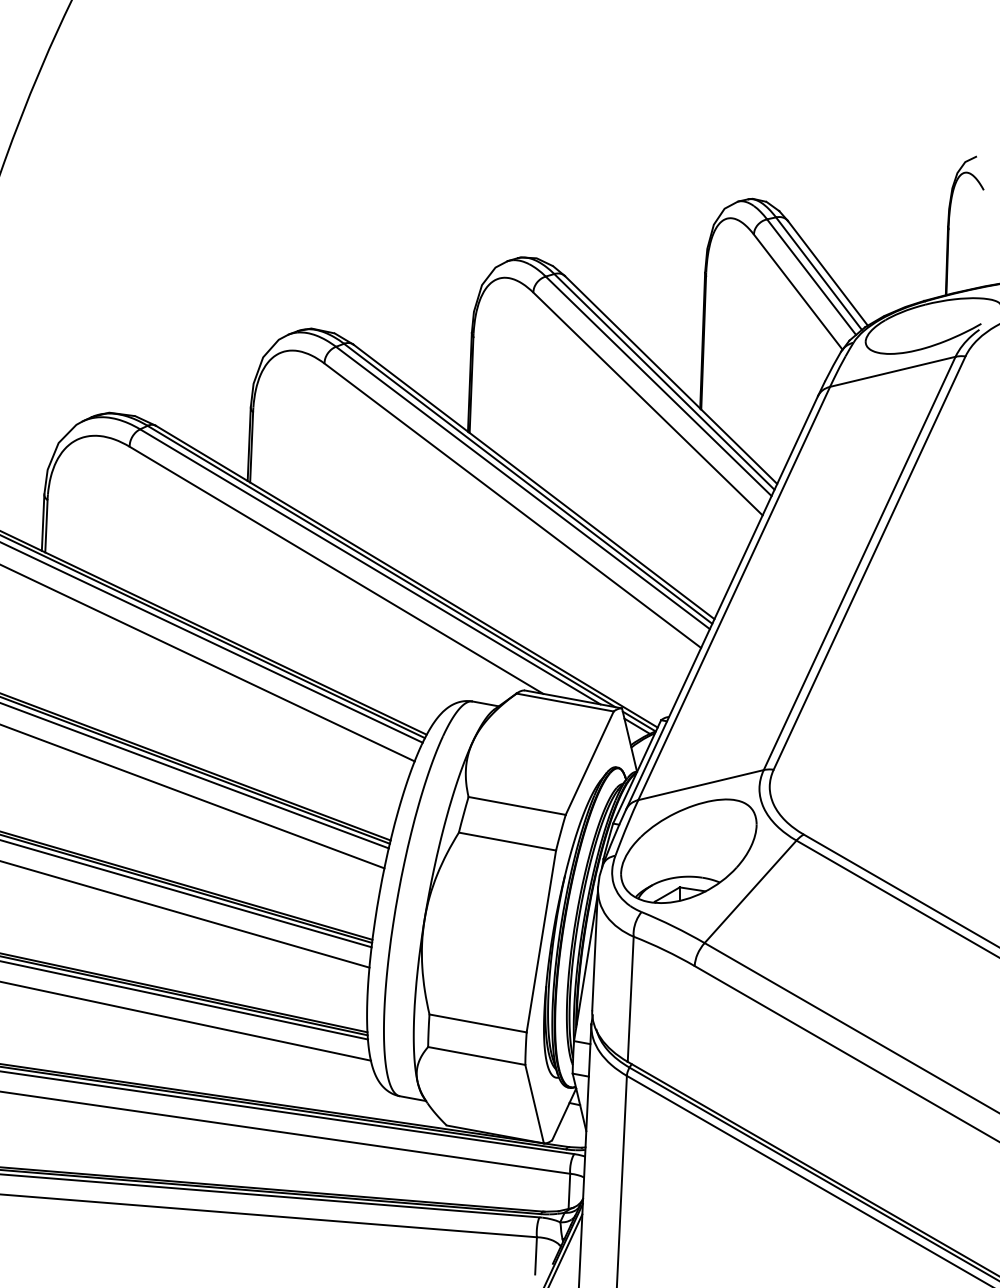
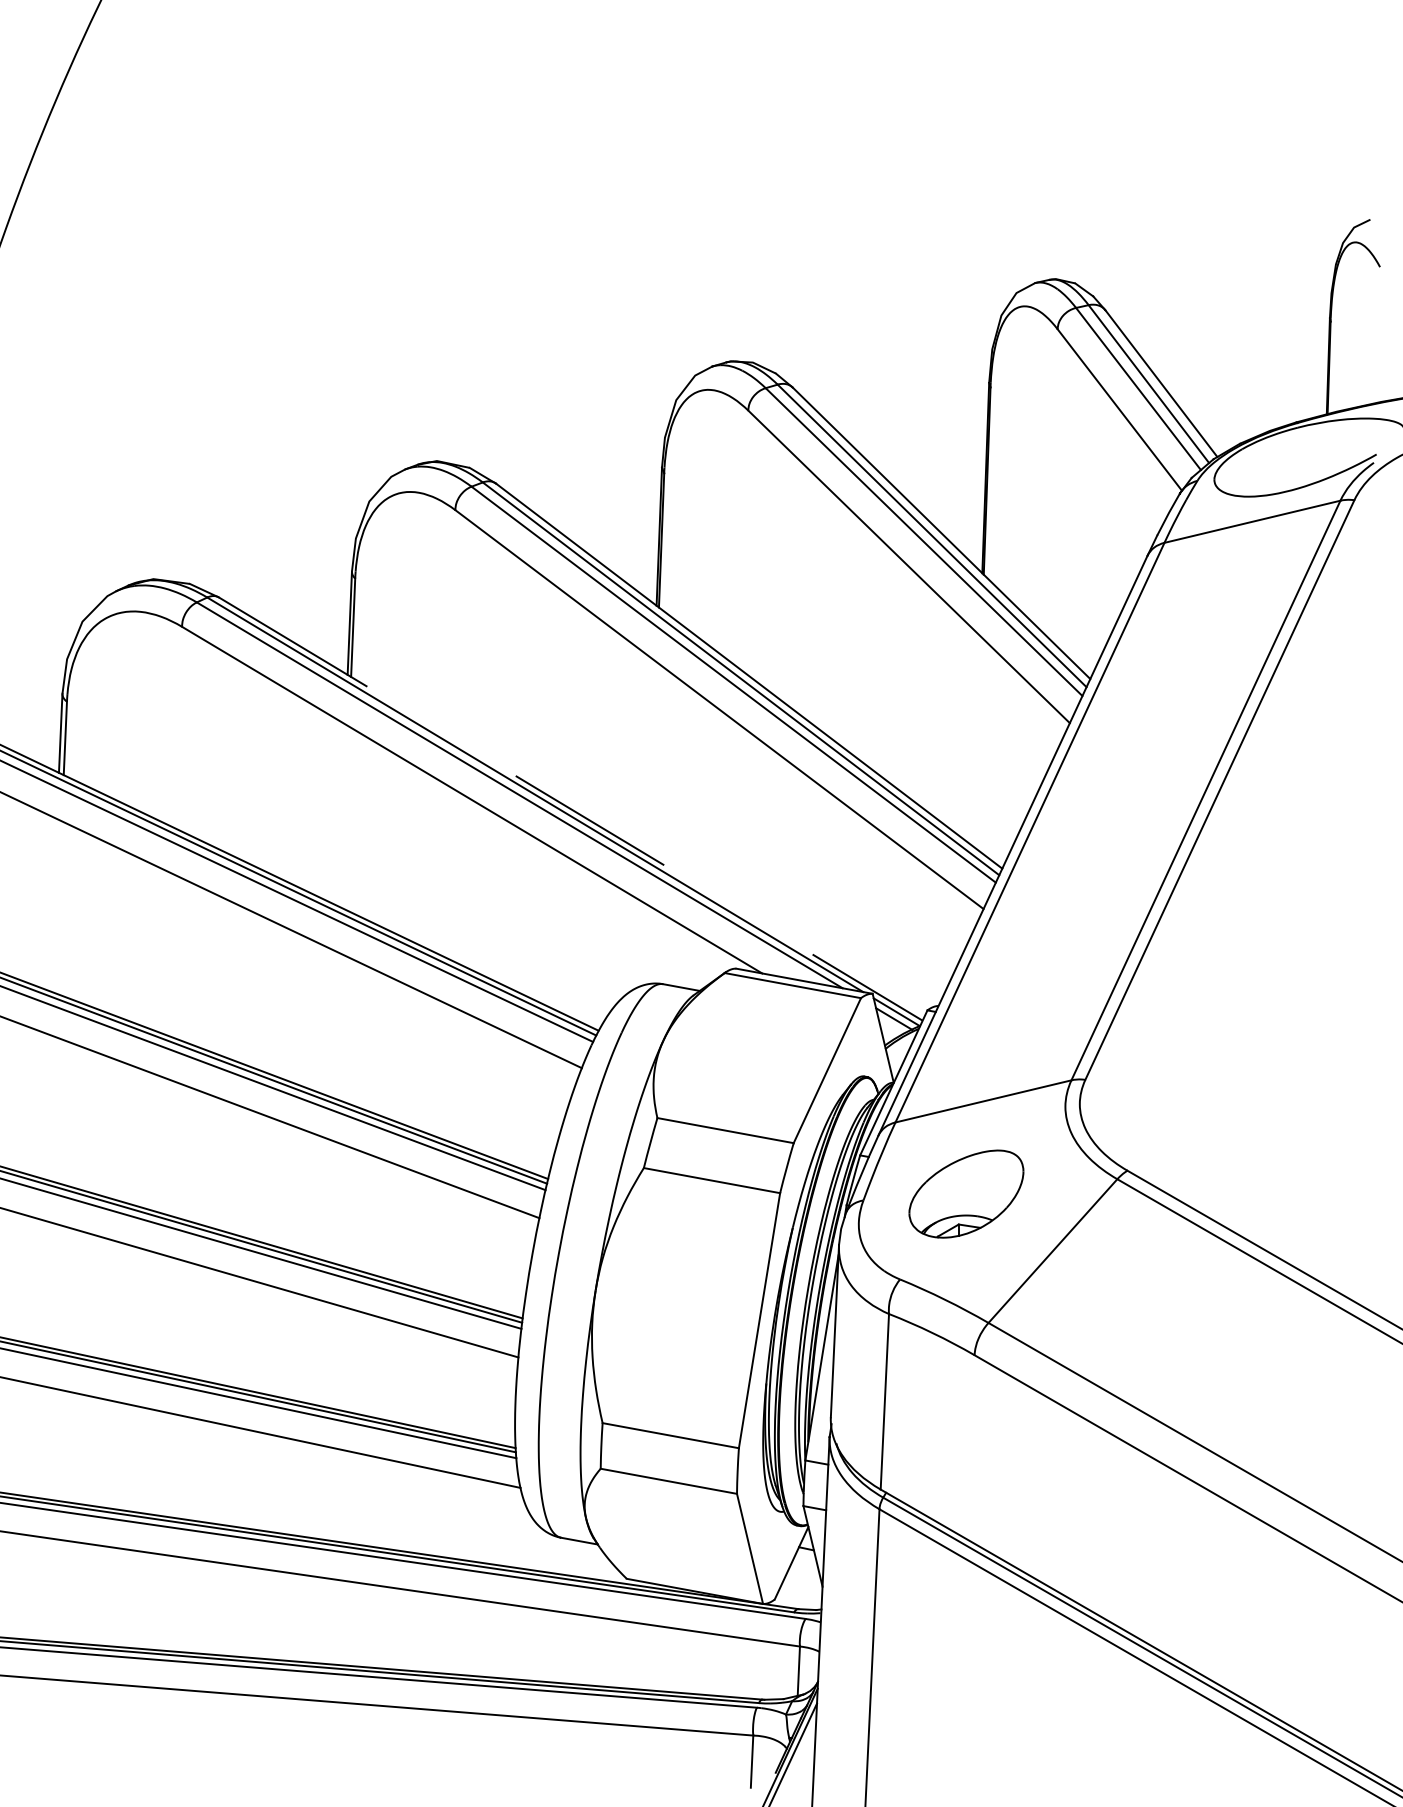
line: (406, 576) -> (570, 809), solid -> dashed
part: (688, 850) -> (966, 1193), size x0.6

